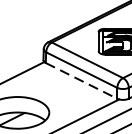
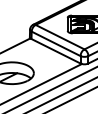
line: (82, 81) -> (56, 51), dashed -> solid

